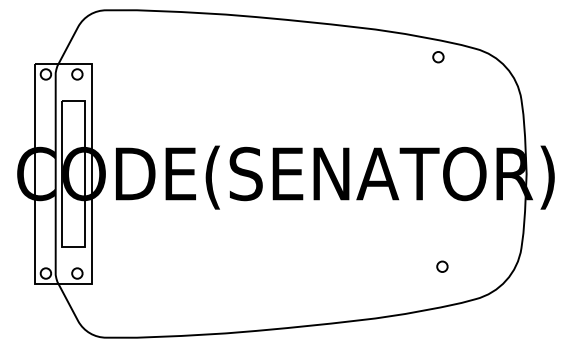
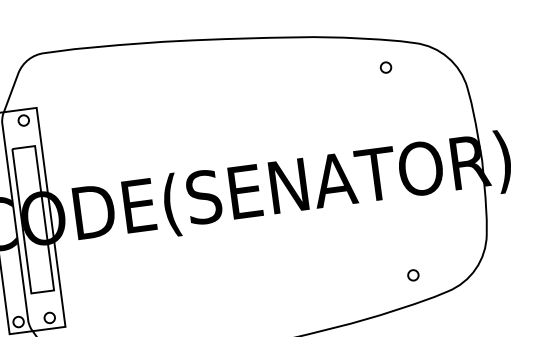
circle: (438, 57) -> (386, 67), moved
circle: (442, 266) -> (413, 275), moved

